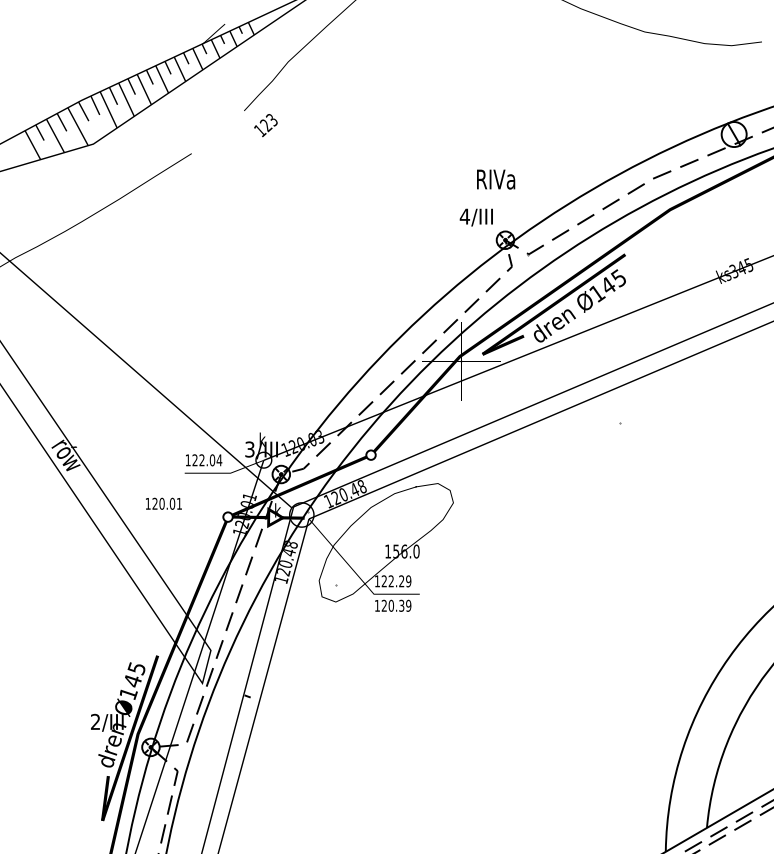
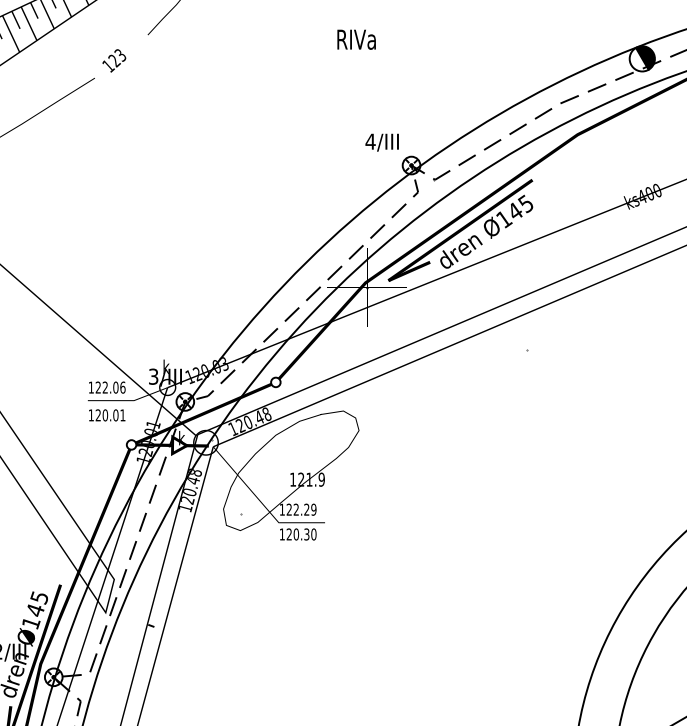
text: (265, 125) -> (113, 60), moved
fill: (736, 133) -> (644, 57), added
text: (496, 179) -> (357, 39), moved
text: (740, 268) -> (648, 194), ks345 -> ks400
text: (219, 460) -> (122, 387), 122.04 -> 122.06
text: (163, 503) -> (106, 415), moved
text: (406, 551) -> (311, 479), 156.0 -> 121.9
text: (408, 605) -> (313, 534), 120.39 -> 120.30

